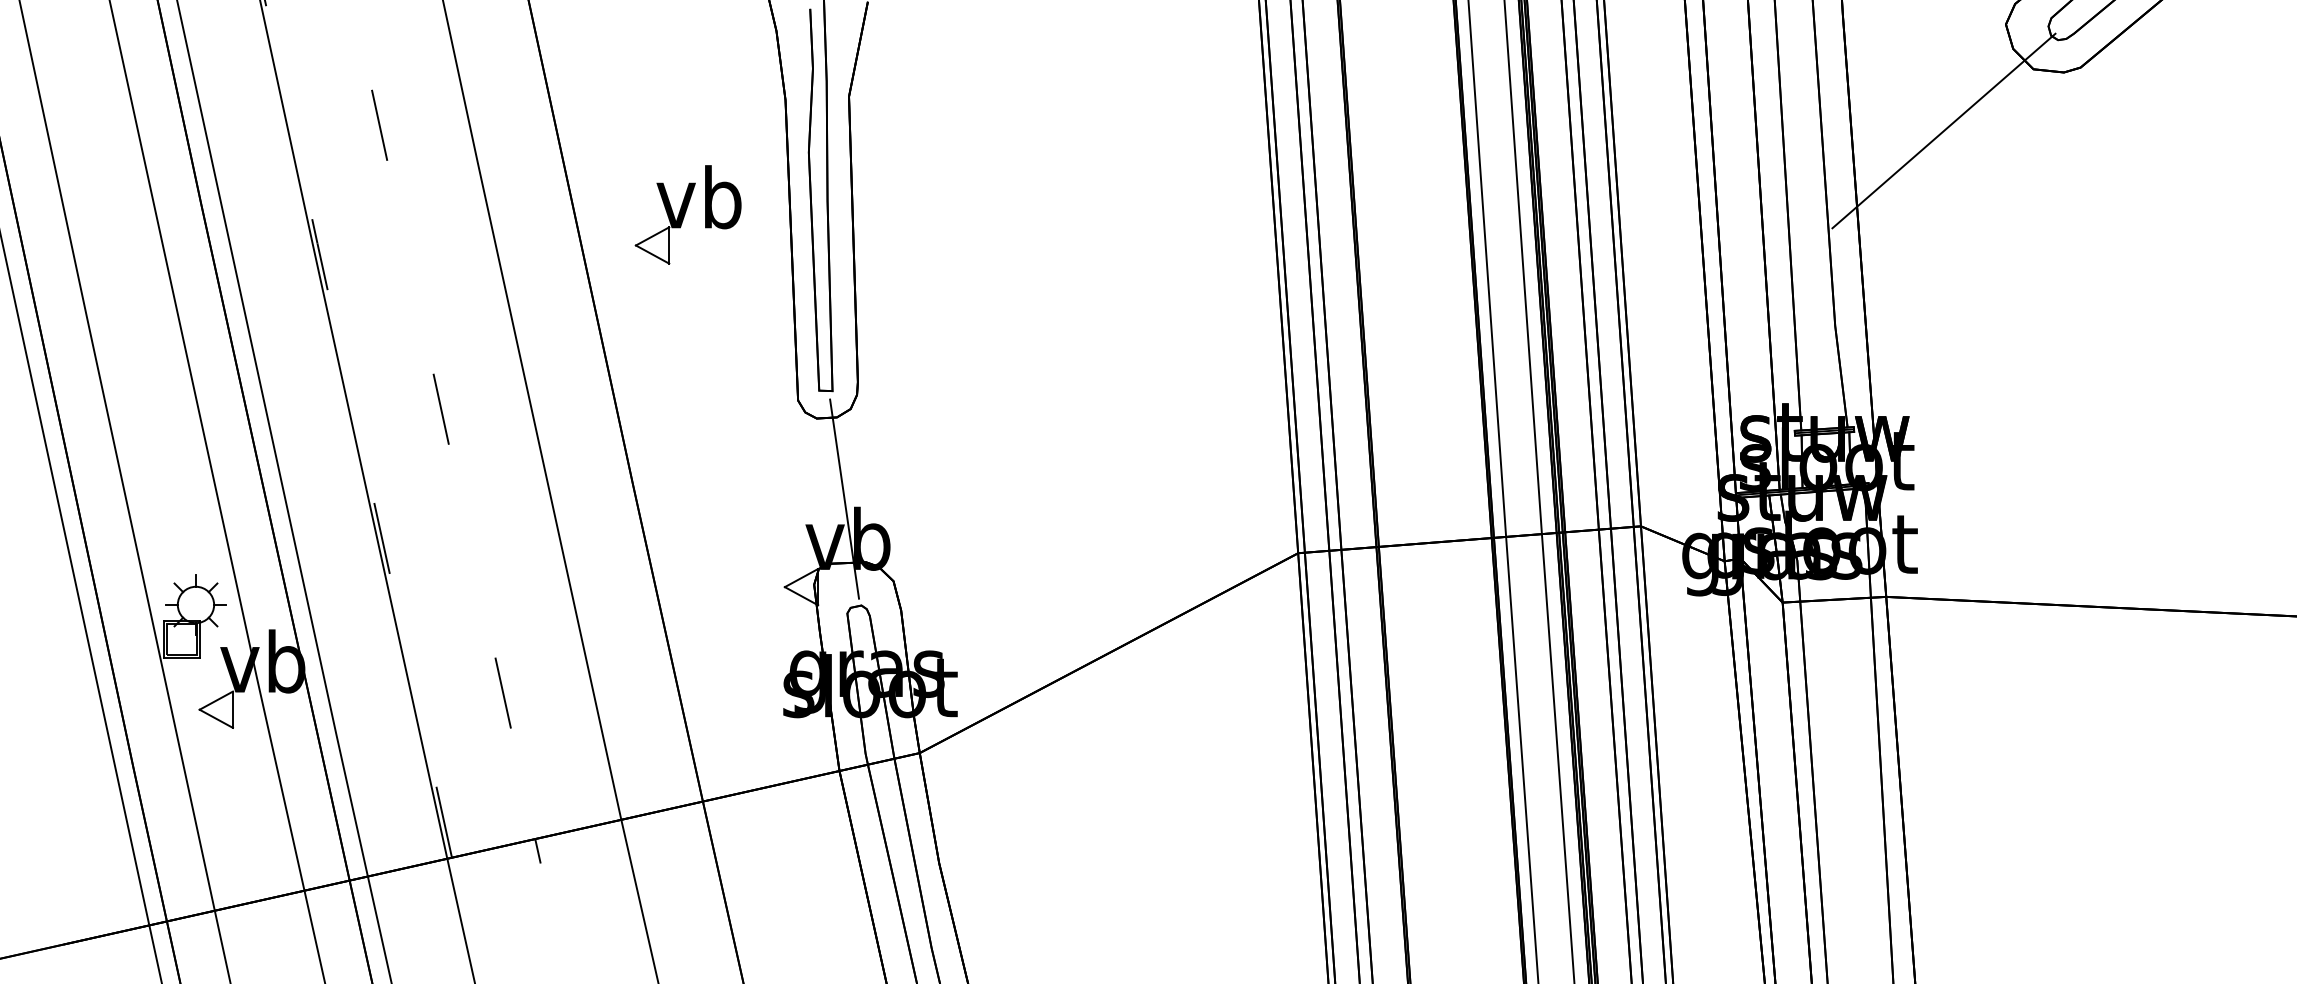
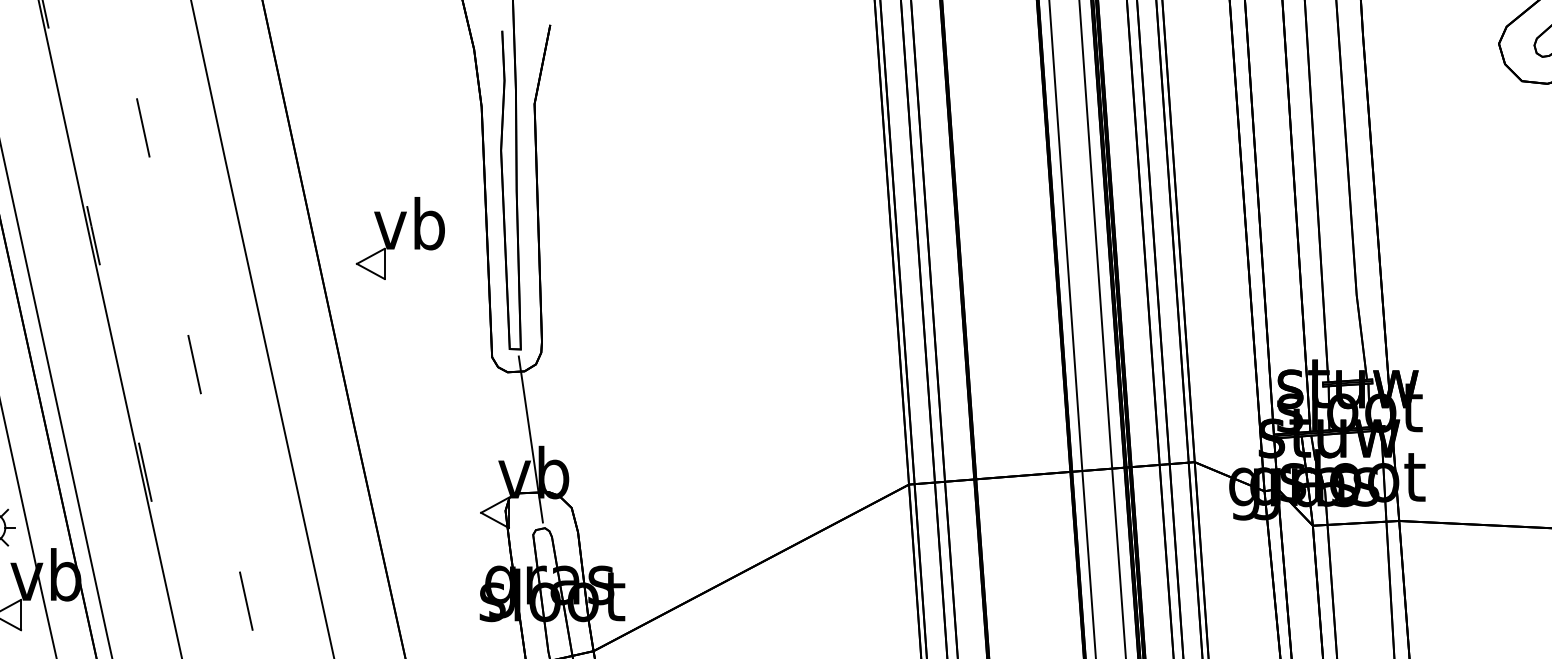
line: (1943, 130) -> (1446, 132), removed
part: (687, 214) -> (399, 238), moved

